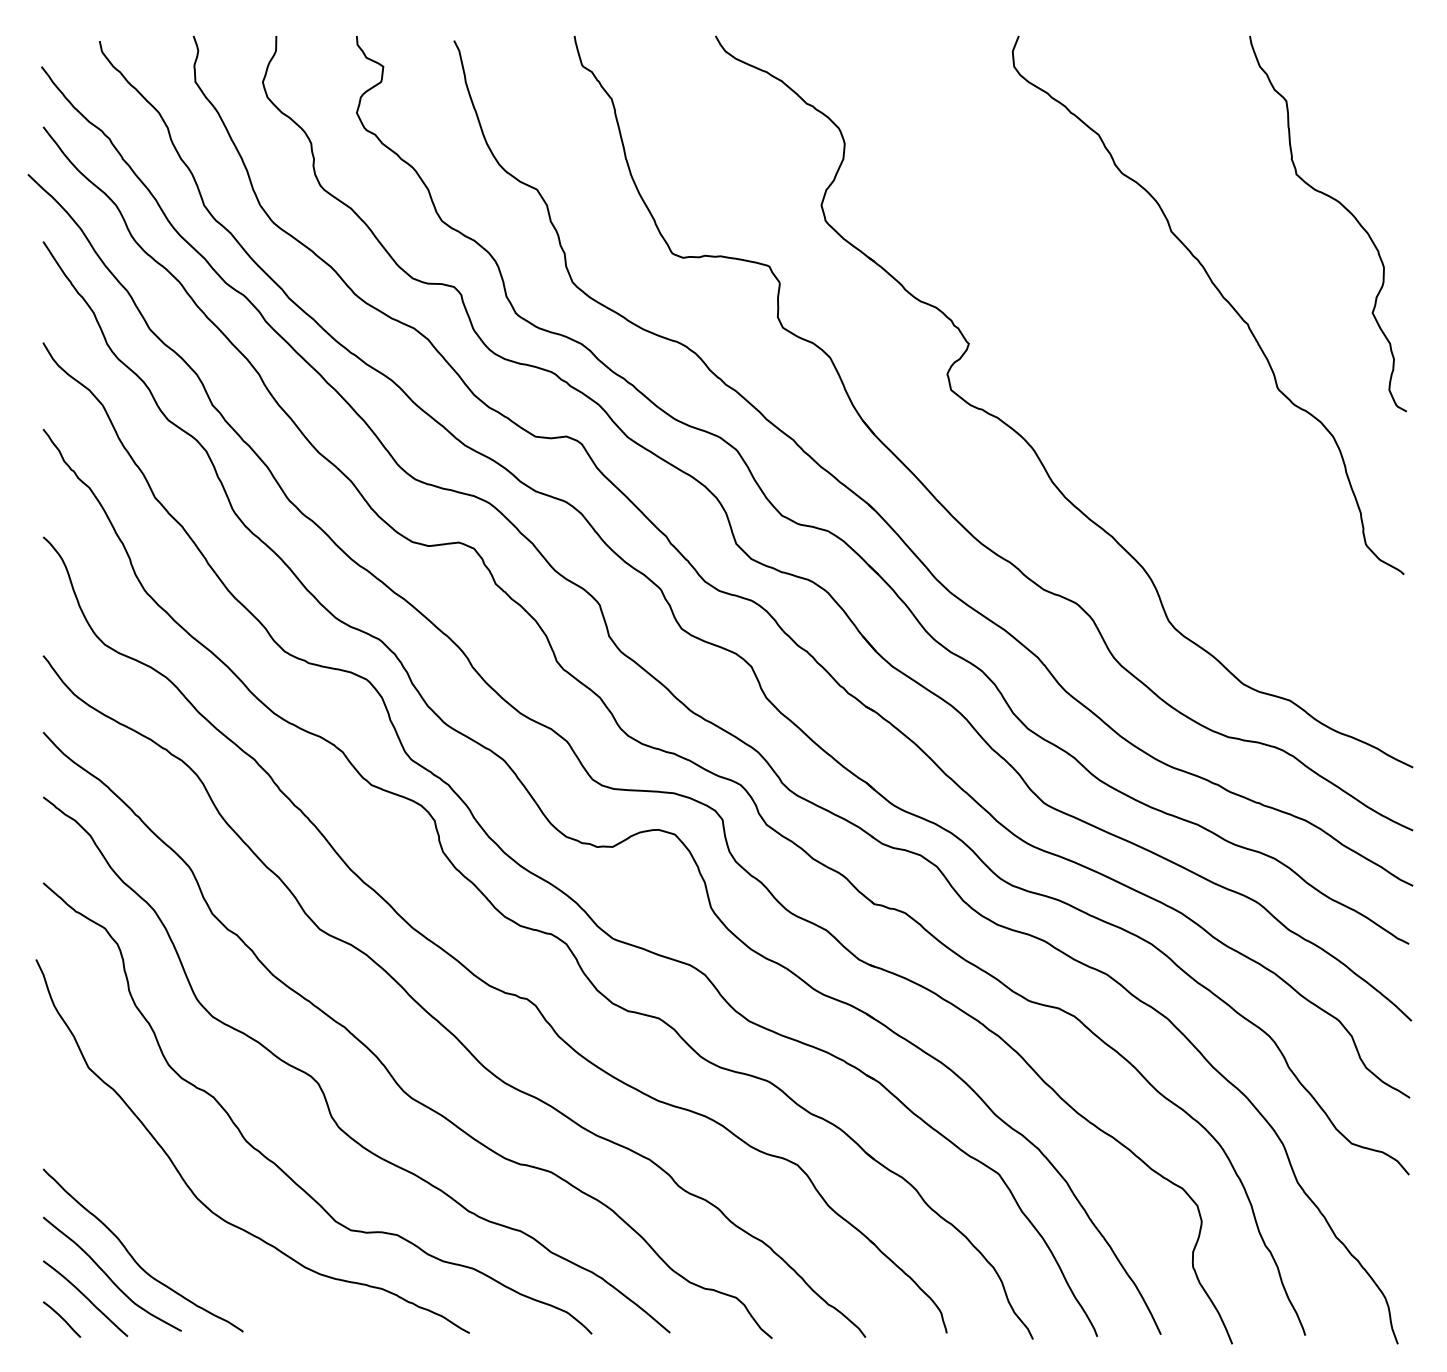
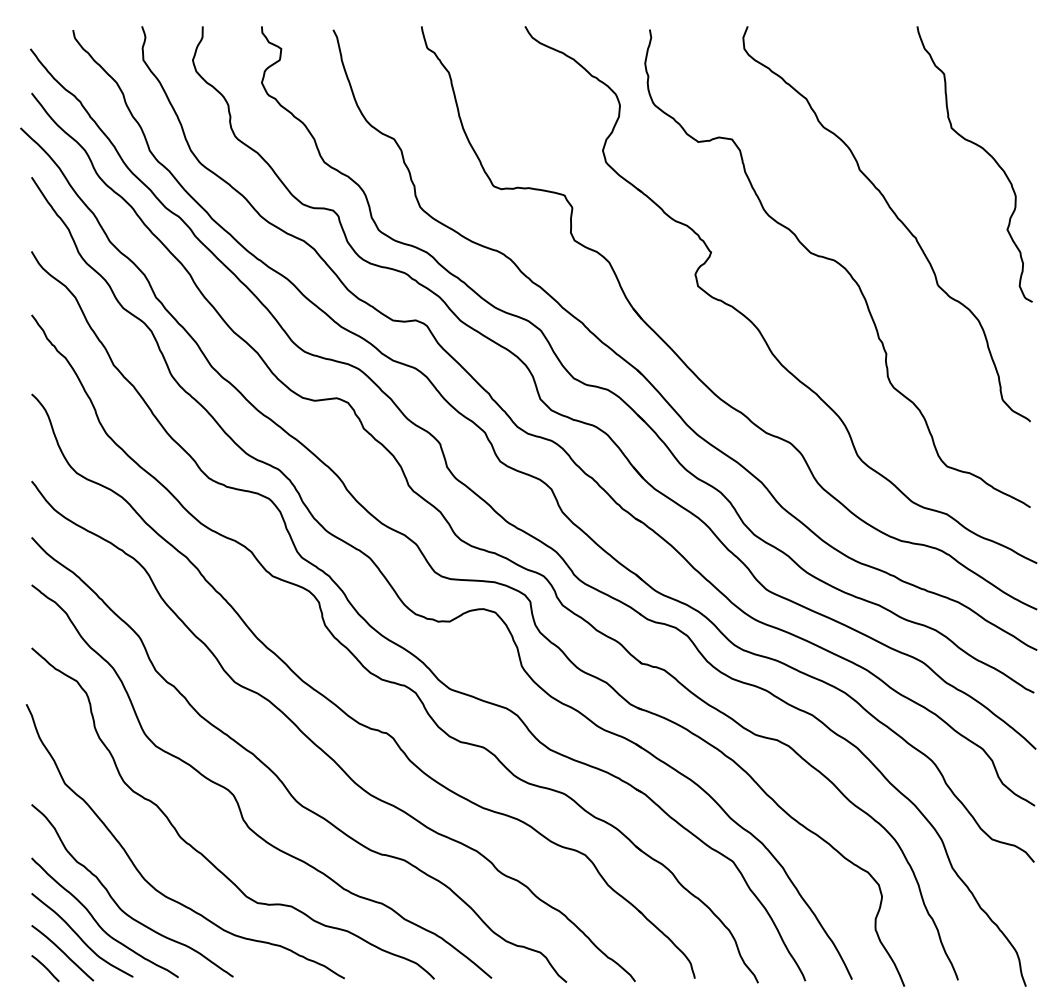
curve: (1144, 361) -> (840, 265), added
curve: (159, 1230) -> (117, 903), added

